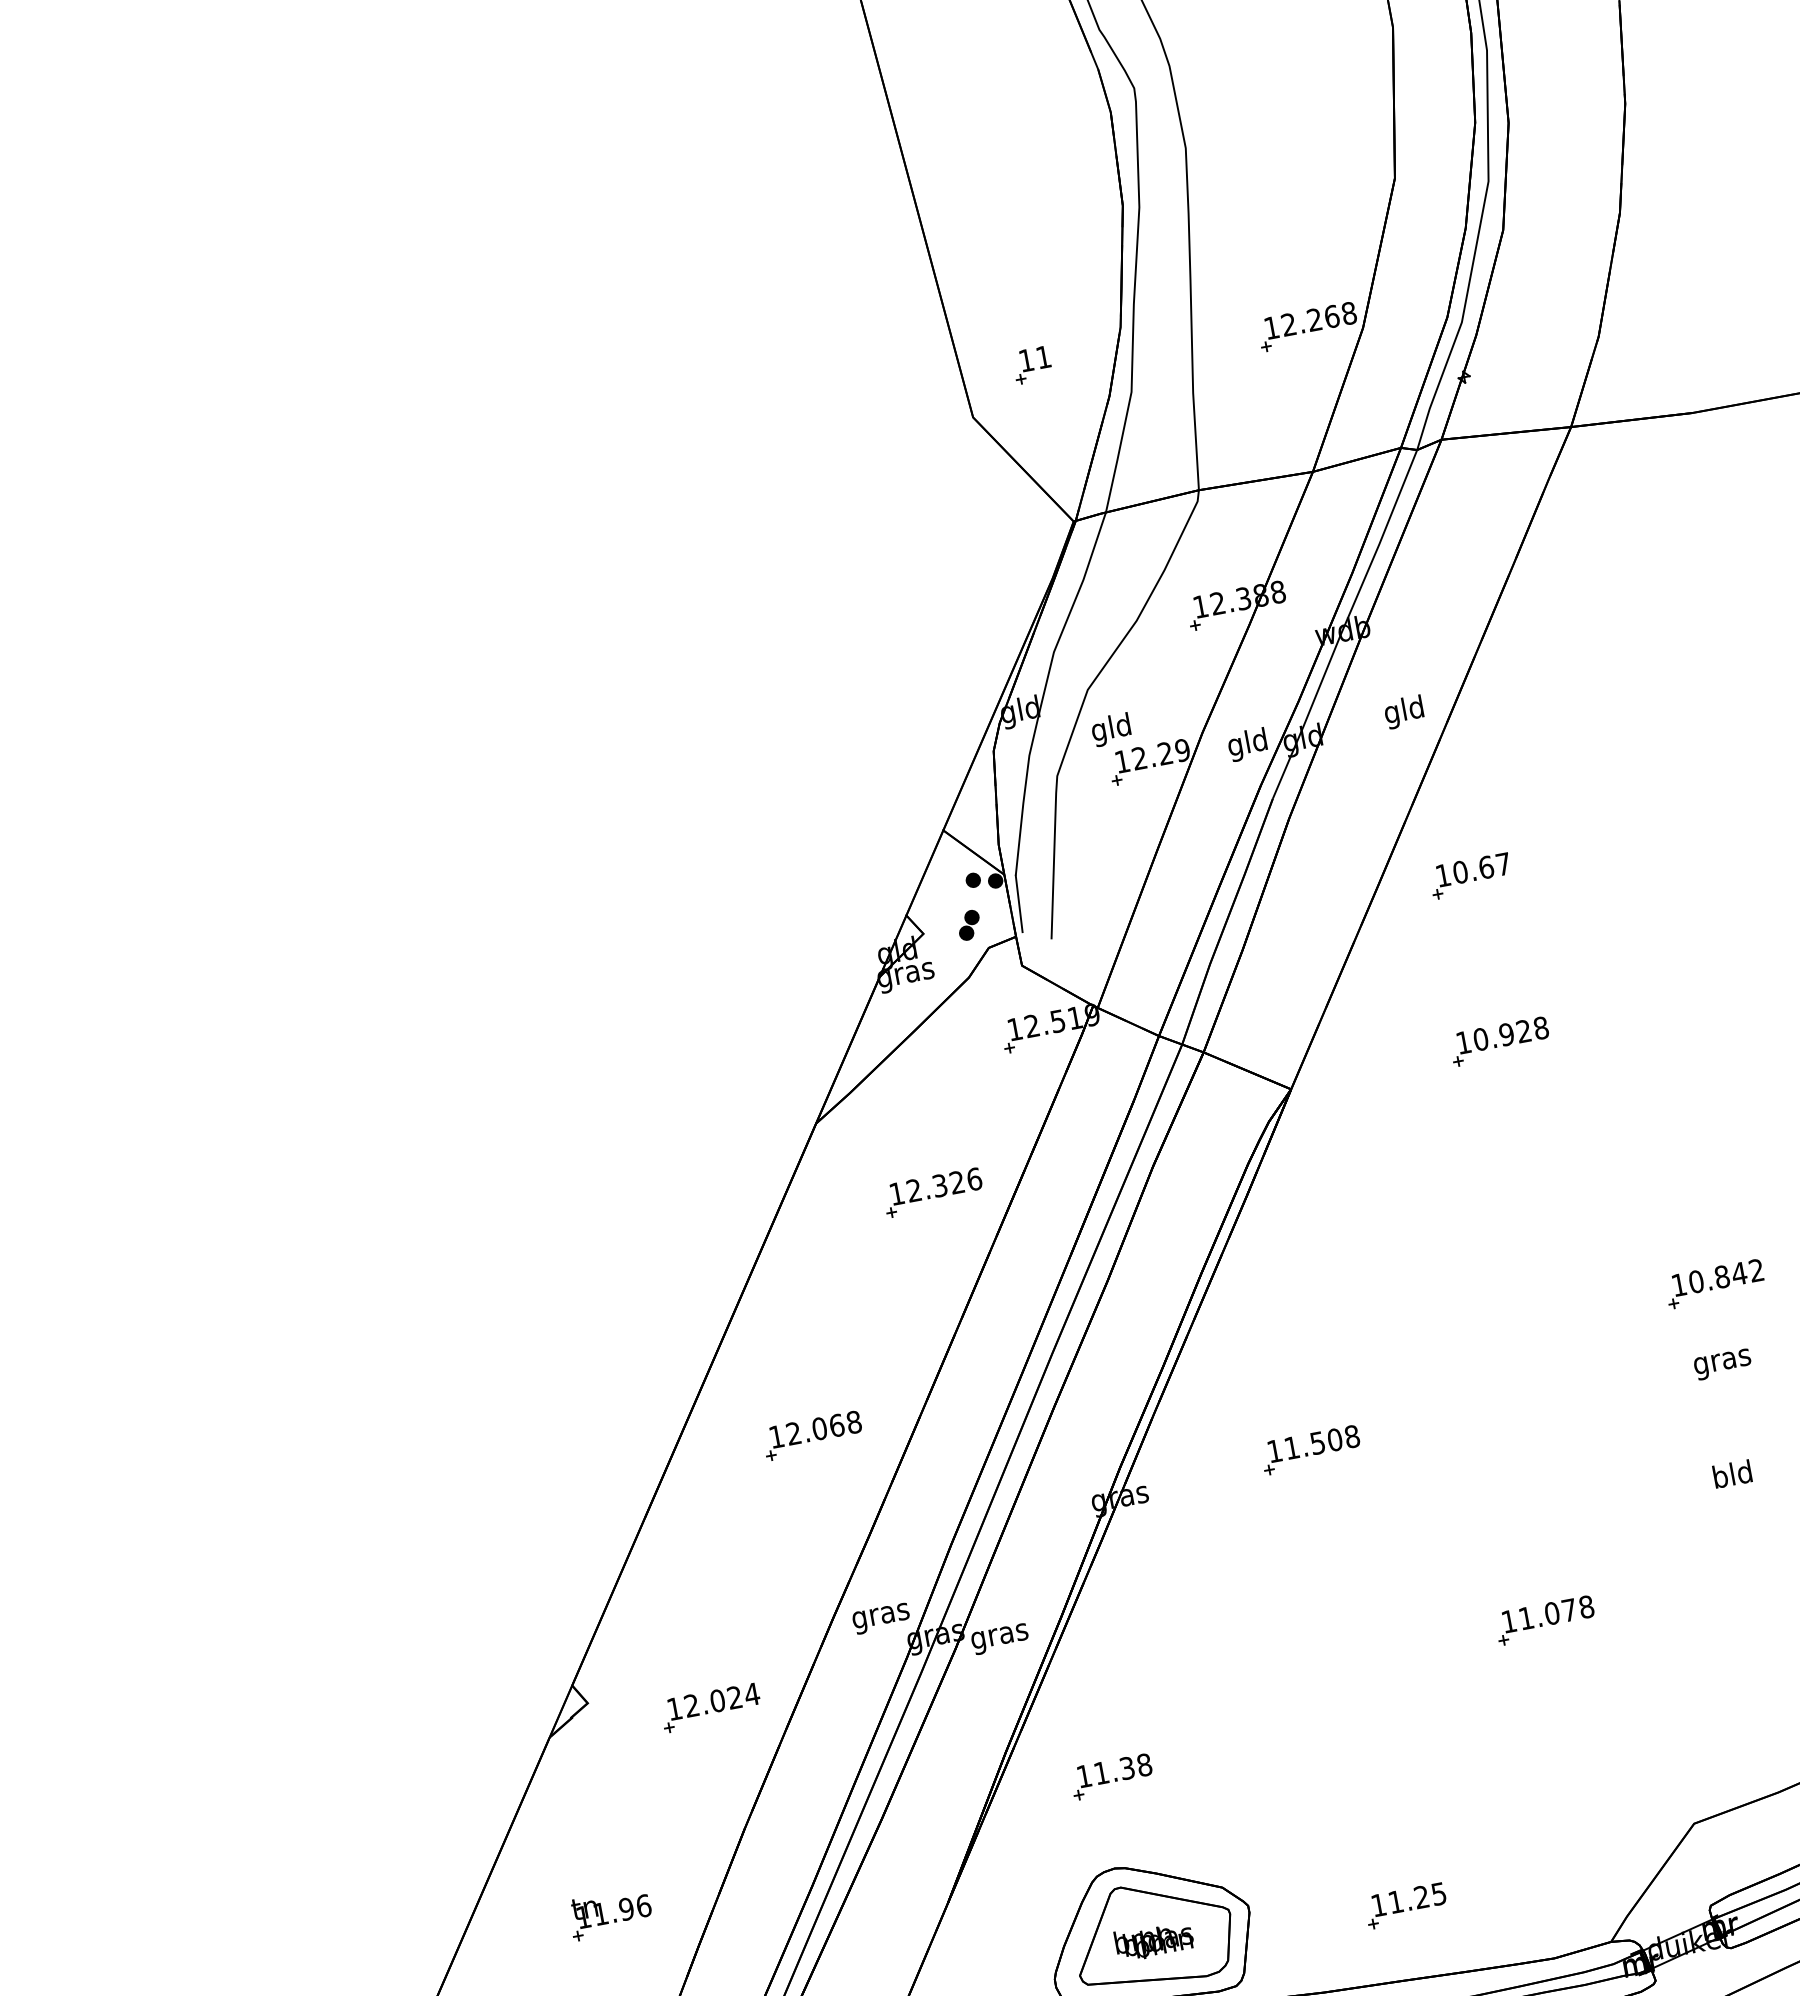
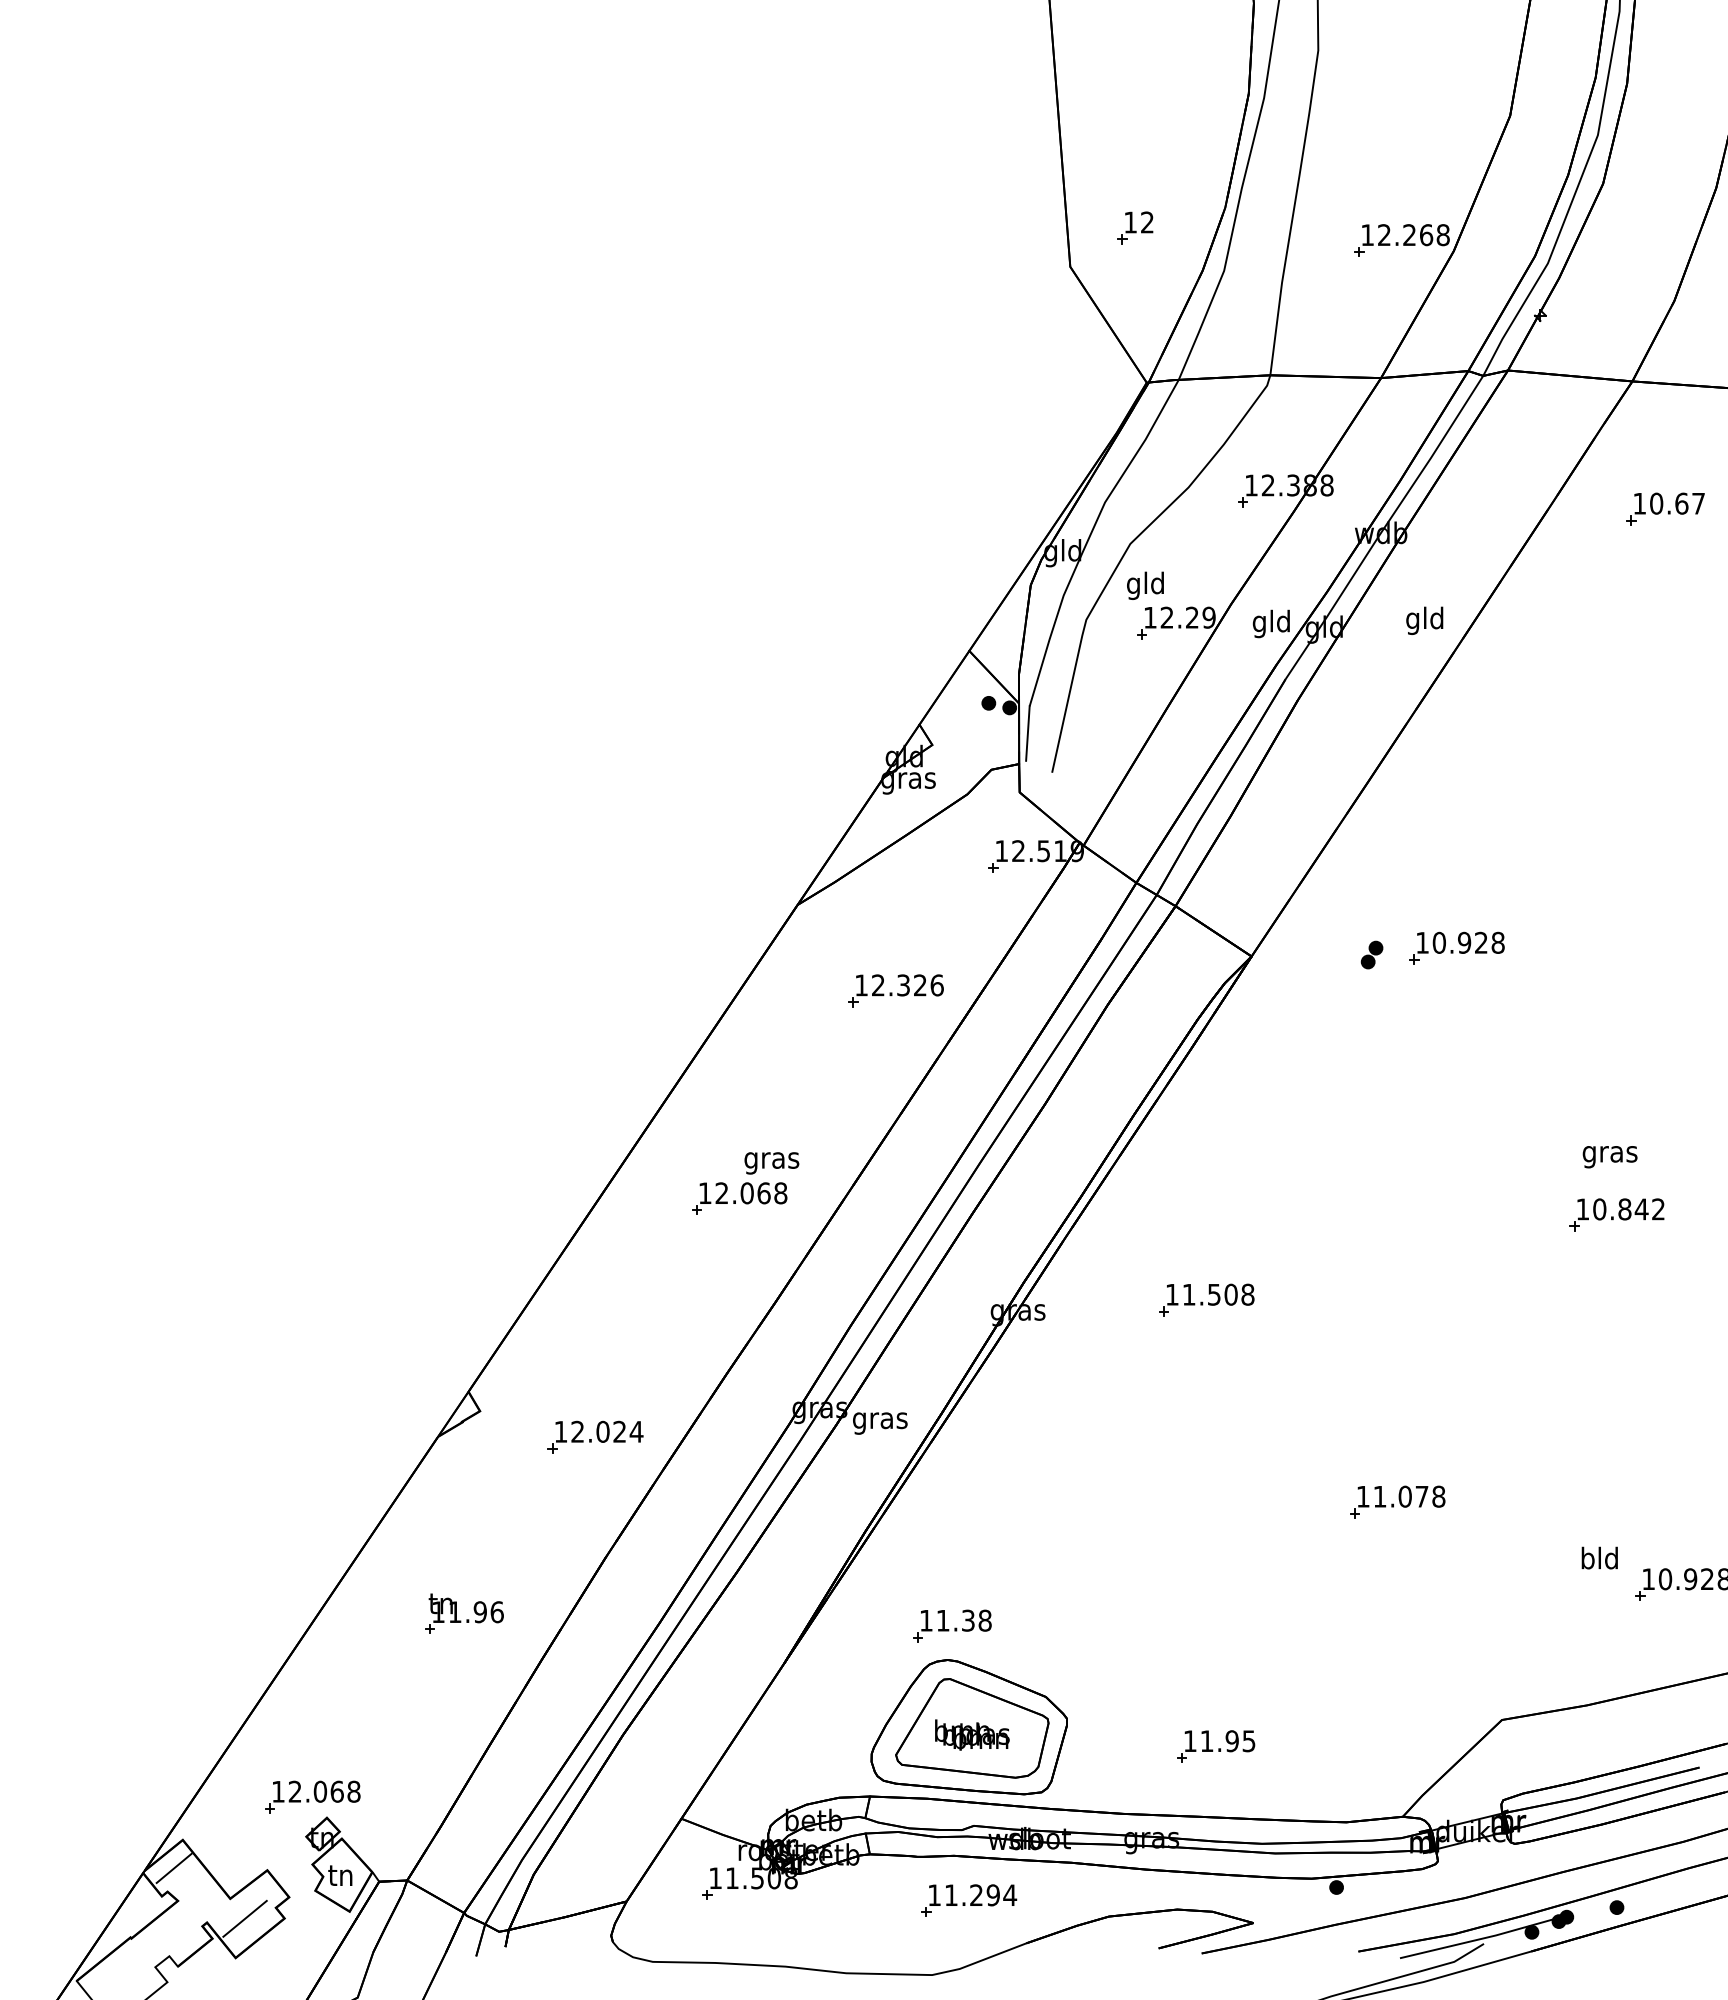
text: (1043, 357) -> (1147, 222), 11 -> 12
part: (1470, 875) -> (1665, 508), moved
part: (968, 924) -> (1371, 954), moved
text: (1722, 1365) -> (1609, 1157), moved
text: (1732, 1473) -> (1599, 1557), moved
text: (881, 1618) -> (771, 1163), moved
part: (1112, 1776) -> (952, 1625), moved
text: (1421, 1897) -> (1231, 1741), 11.25 -> 11.95

